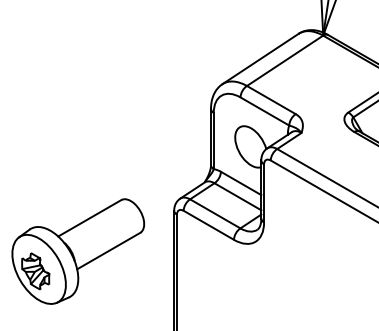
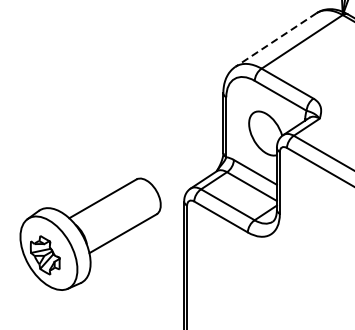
line: (260, 59) -> (276, 40), solid -> dashed
part: (77, 251) -> (89, 234), moved

